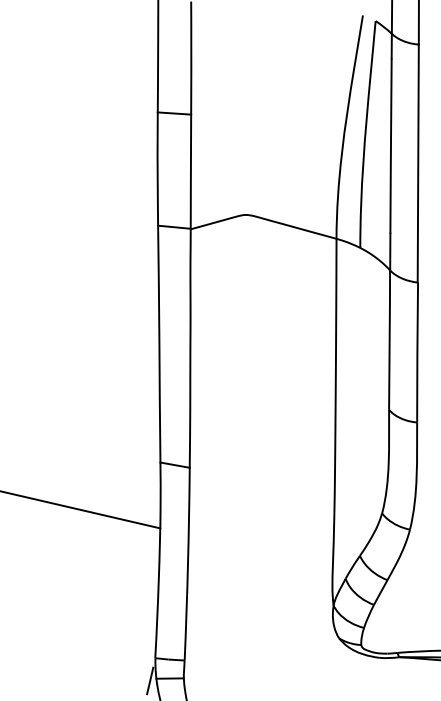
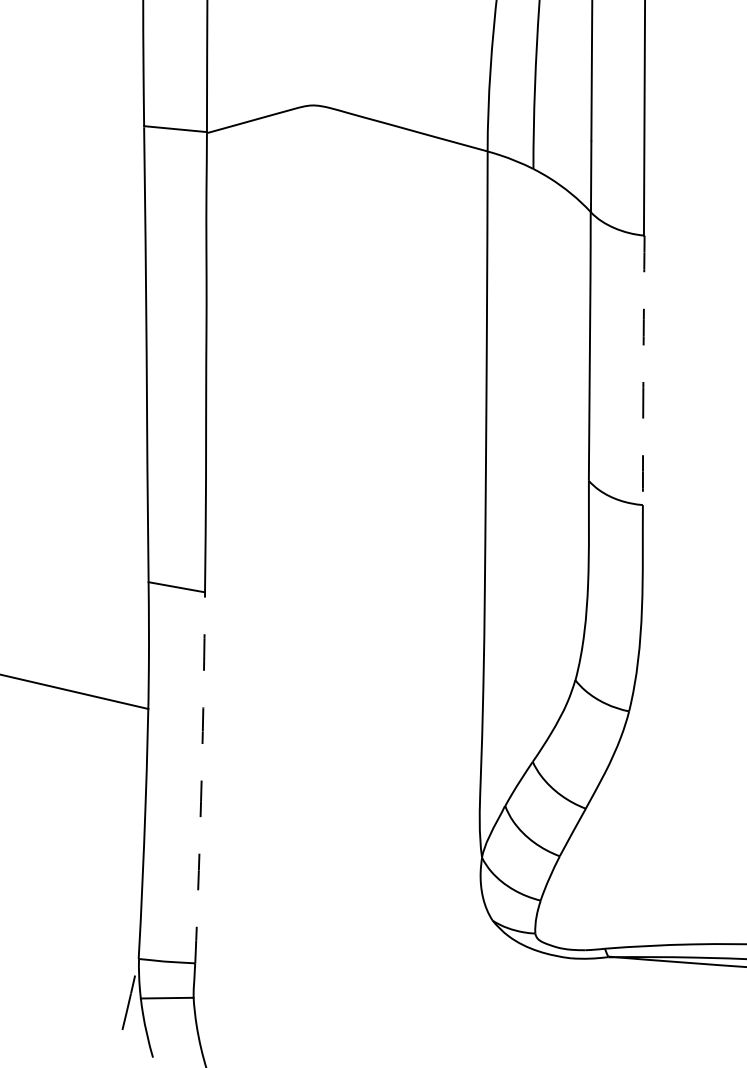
arc: (417, 352) -> (643, 370), solid -> dashed
arc: (188, 564) -> (202, 778), solid -> dashed

